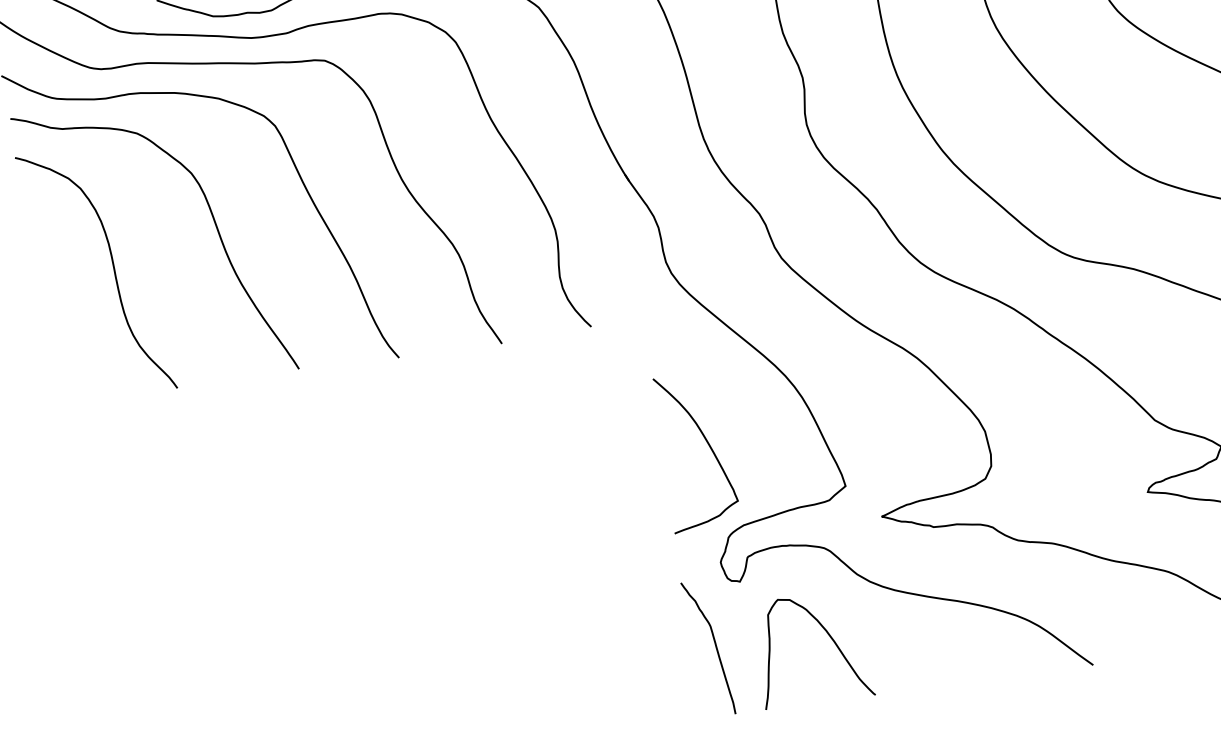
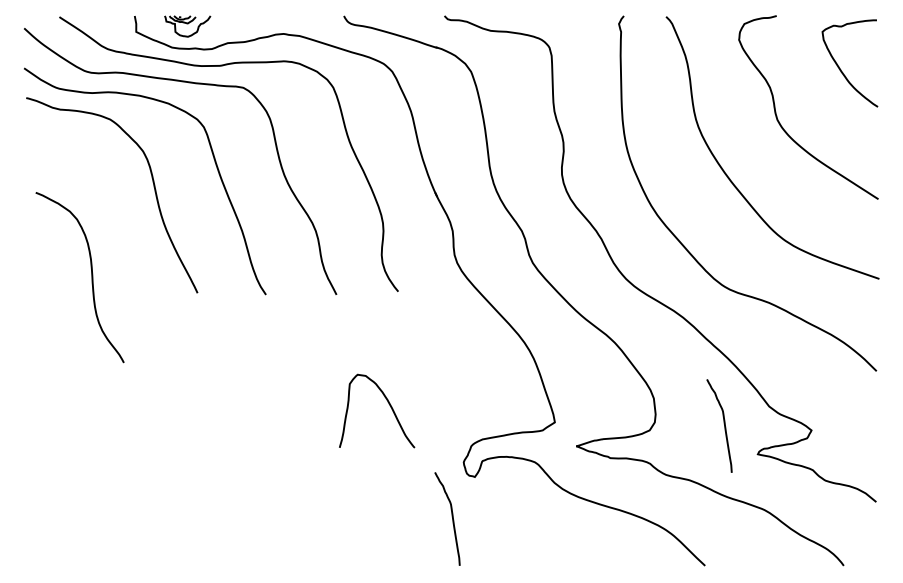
curve: (113, 270) -> (91, 277), moved
curve: (707, 444) -> (465, 381), removed
curve: (1091, 454) -> (723, 423), added
curve: (828, 637) -> (388, 404), moved

